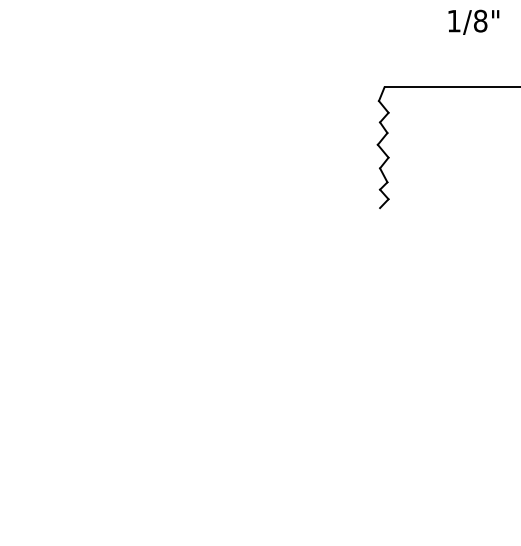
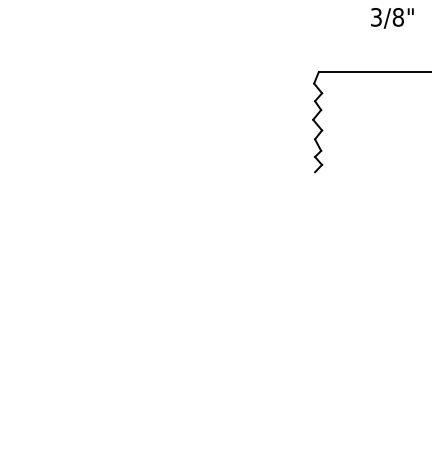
text: (453, 20) -> (375, 16), 1/8" -> 3/8"

